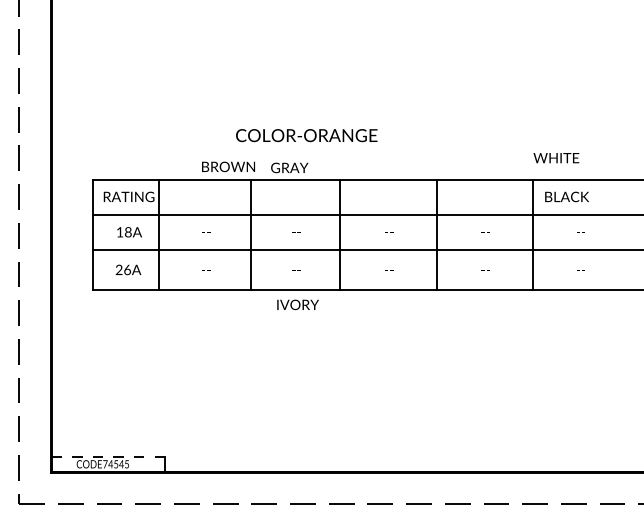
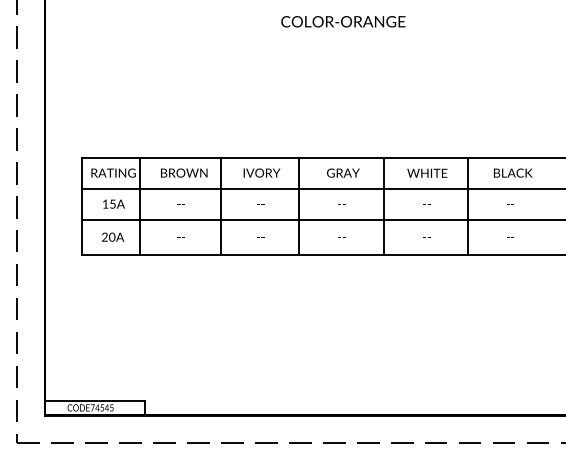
text: (306, 135) -> (343, 21), moved
text: (556, 158) -> (427, 173), moved
text: (228, 166) -> (184, 172), moved
text: (289, 167) -> (343, 172), moved
text: (566, 196) -> (512, 172), moved
text: (128, 232) -> (113, 204), 18A -> 15A
text: (127, 269) -> (112, 236), 26A -> 20A
text: (297, 304) -> (261, 172), moved
line: (108, 456) -> (95, 401), dashed -> solid

